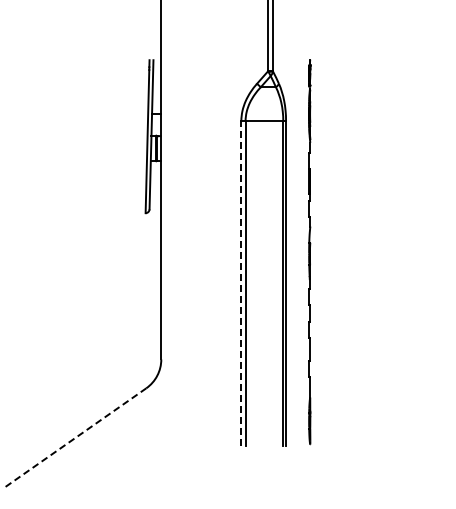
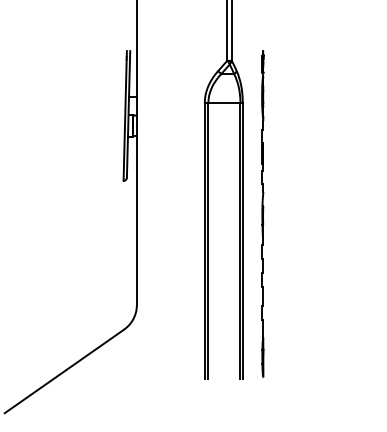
line: (241, 283) -> (204, 240), dashed -> solid
line: (75, 437) -> (64, 371), dashed -> solid

